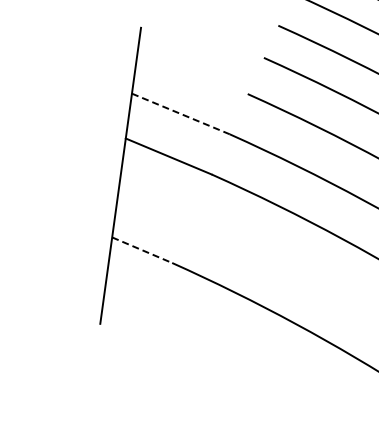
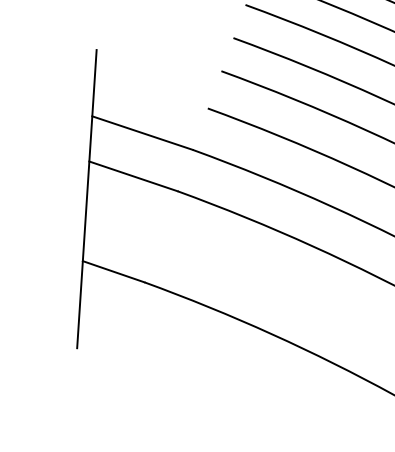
line: (180, 114) -> (142, 133), dashed -> solid
line: (142, 249) -> (113, 271), dashed -> solid

